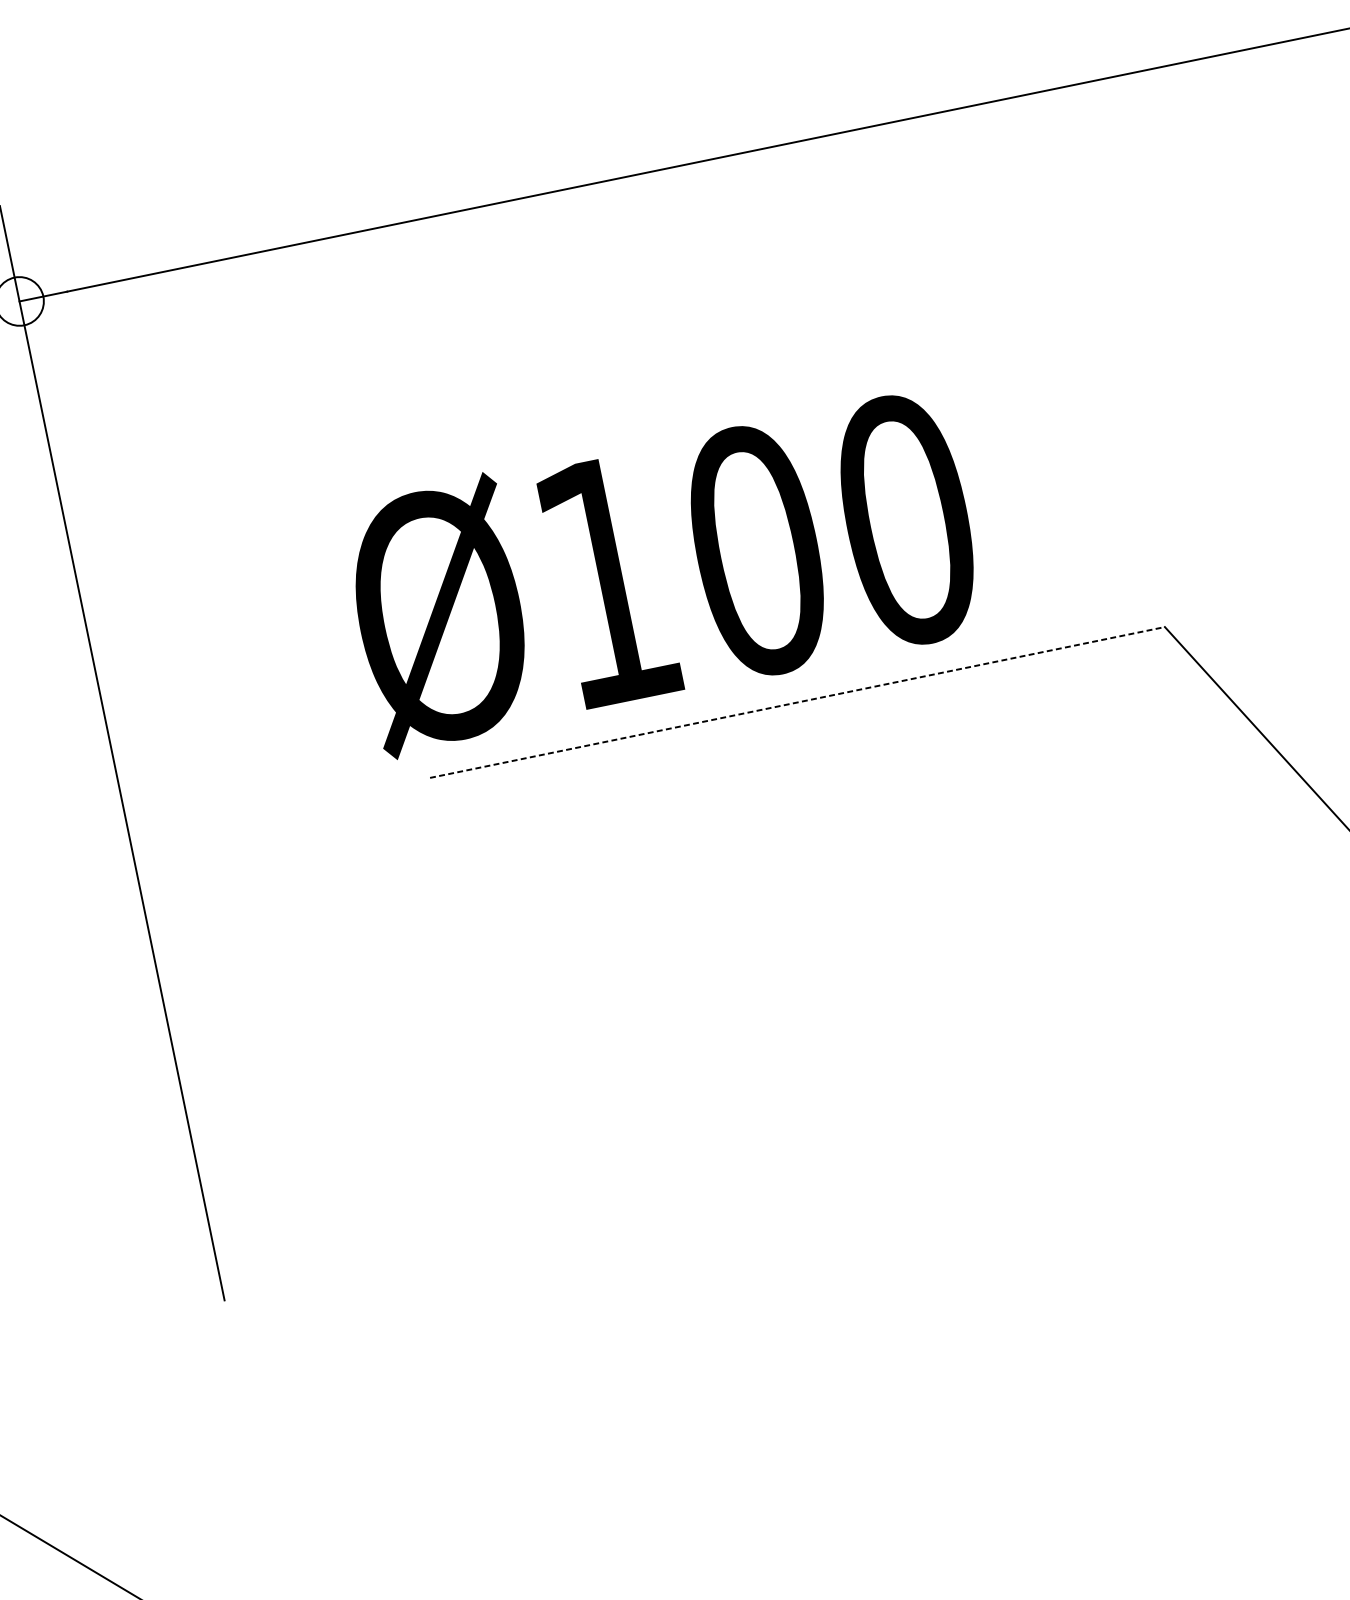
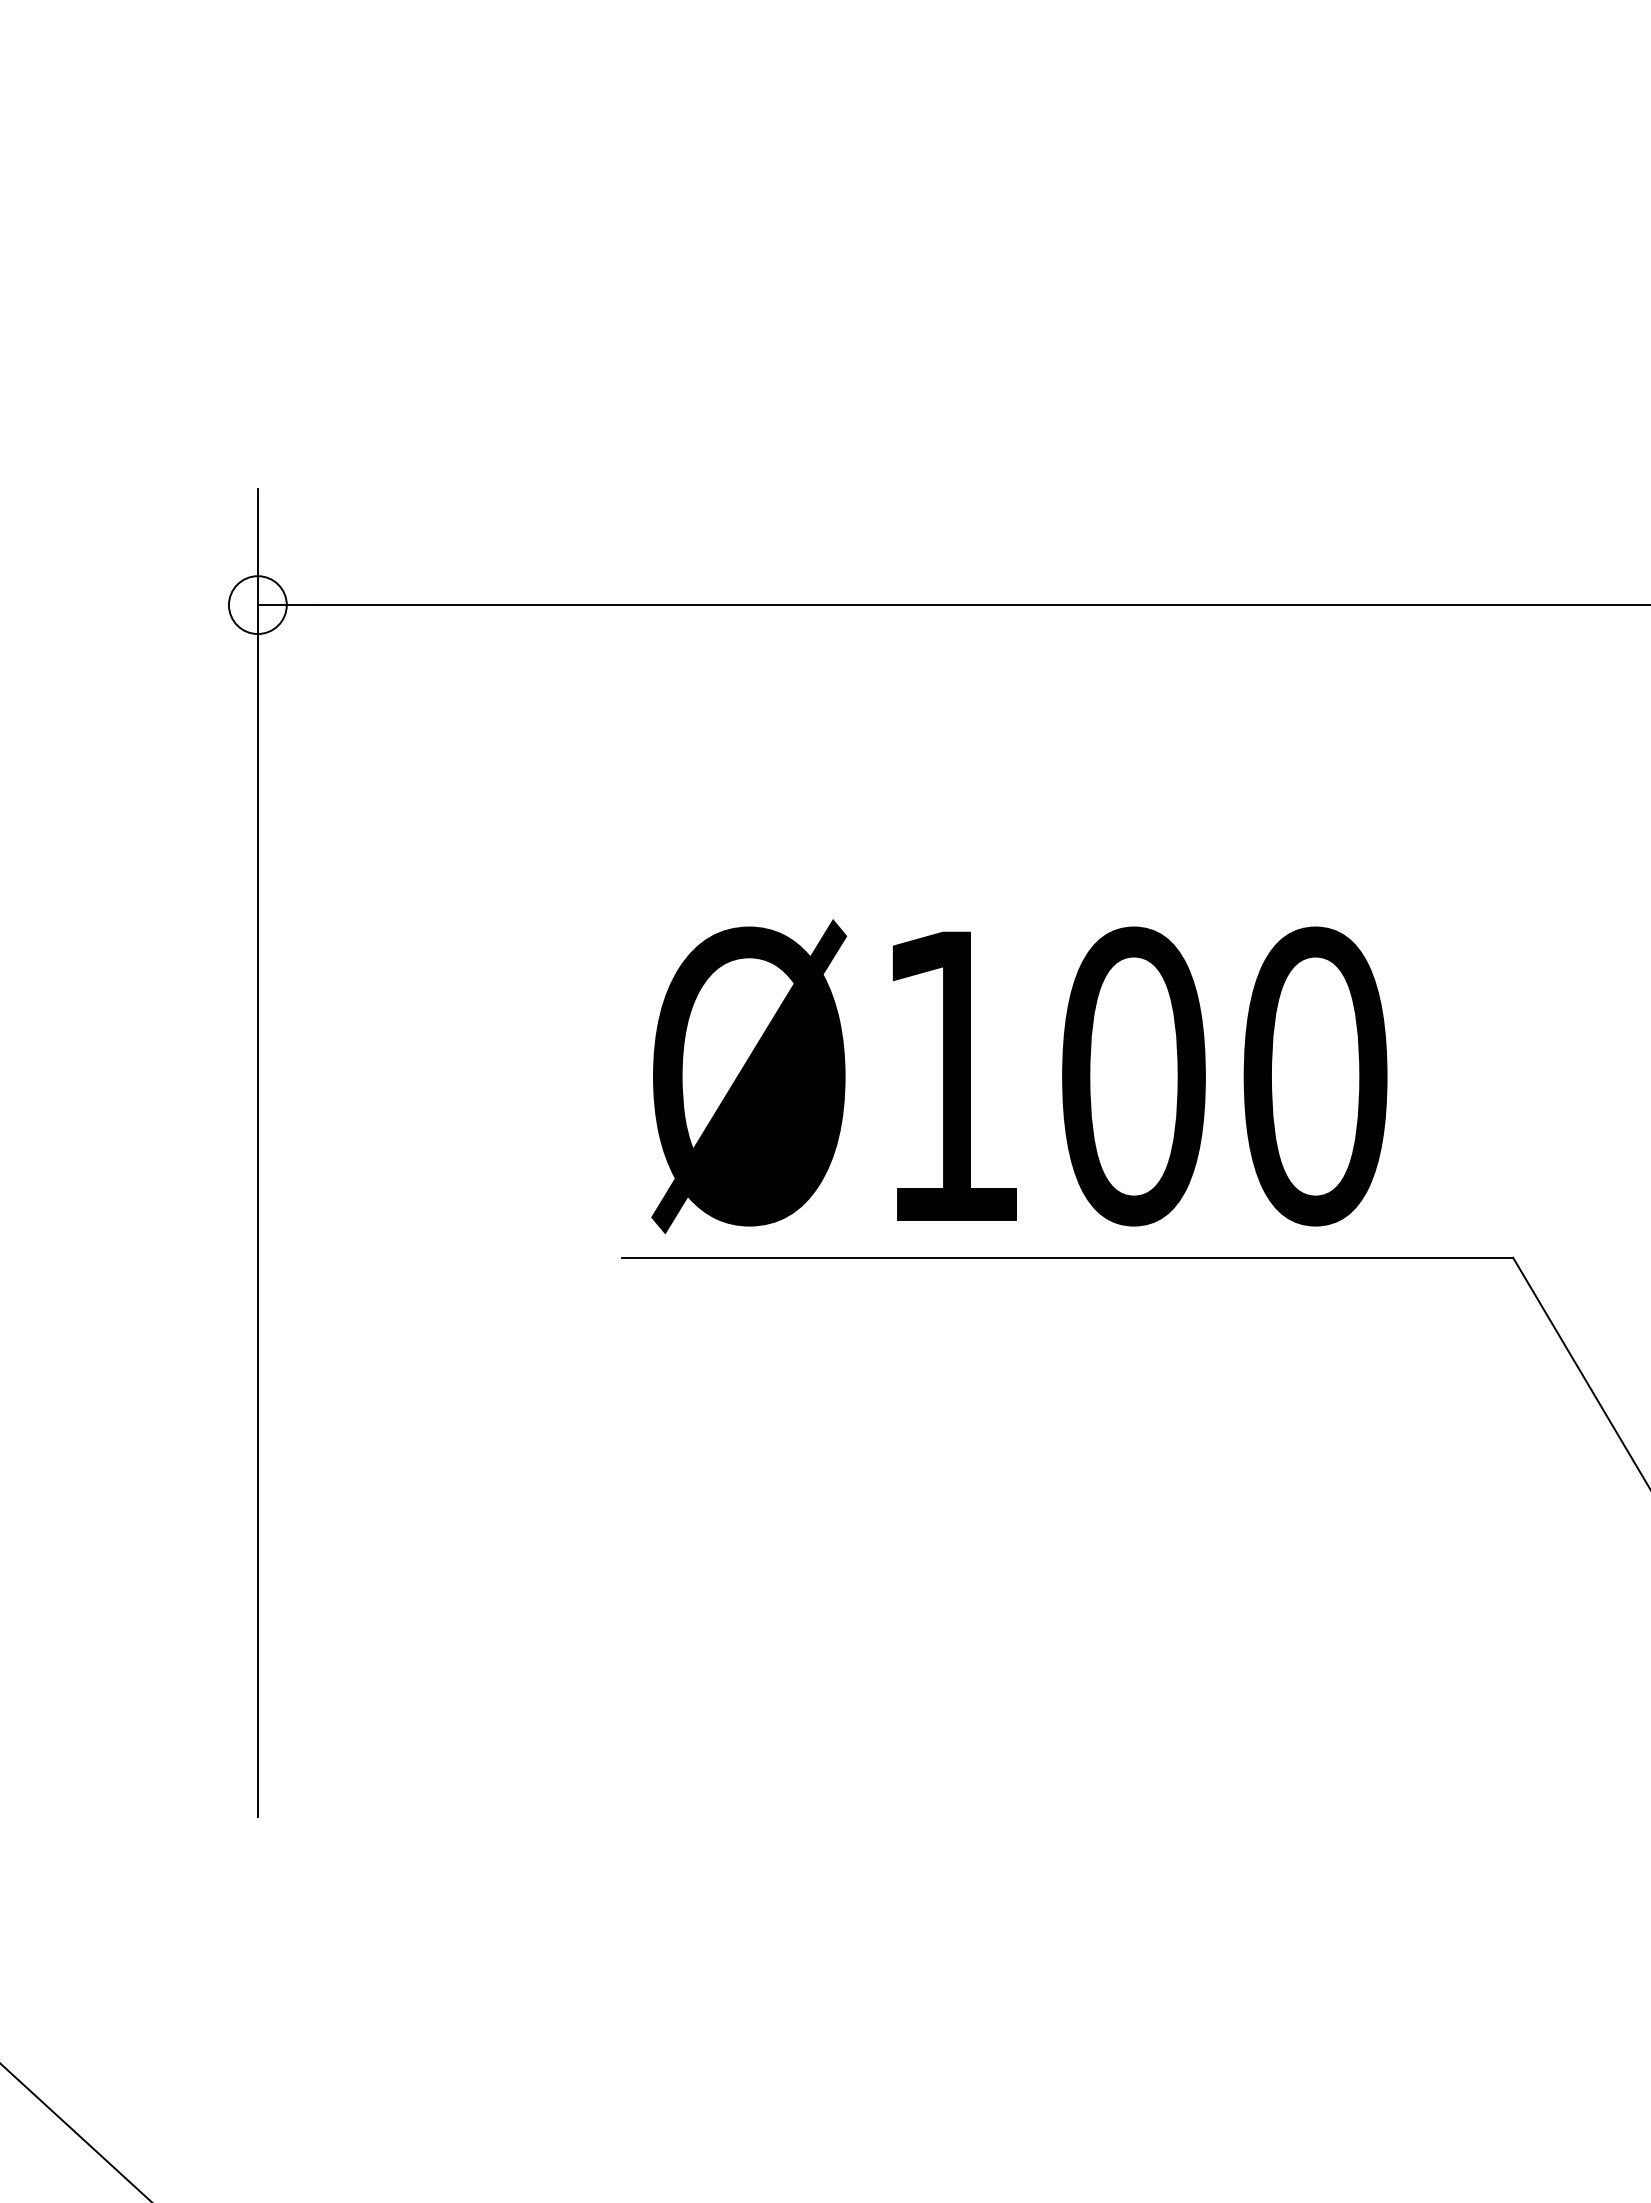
text: (662, 570) -> (1019, 1076), moved
line: (797, 702) -> (1067, 1257), dashed -> solid

